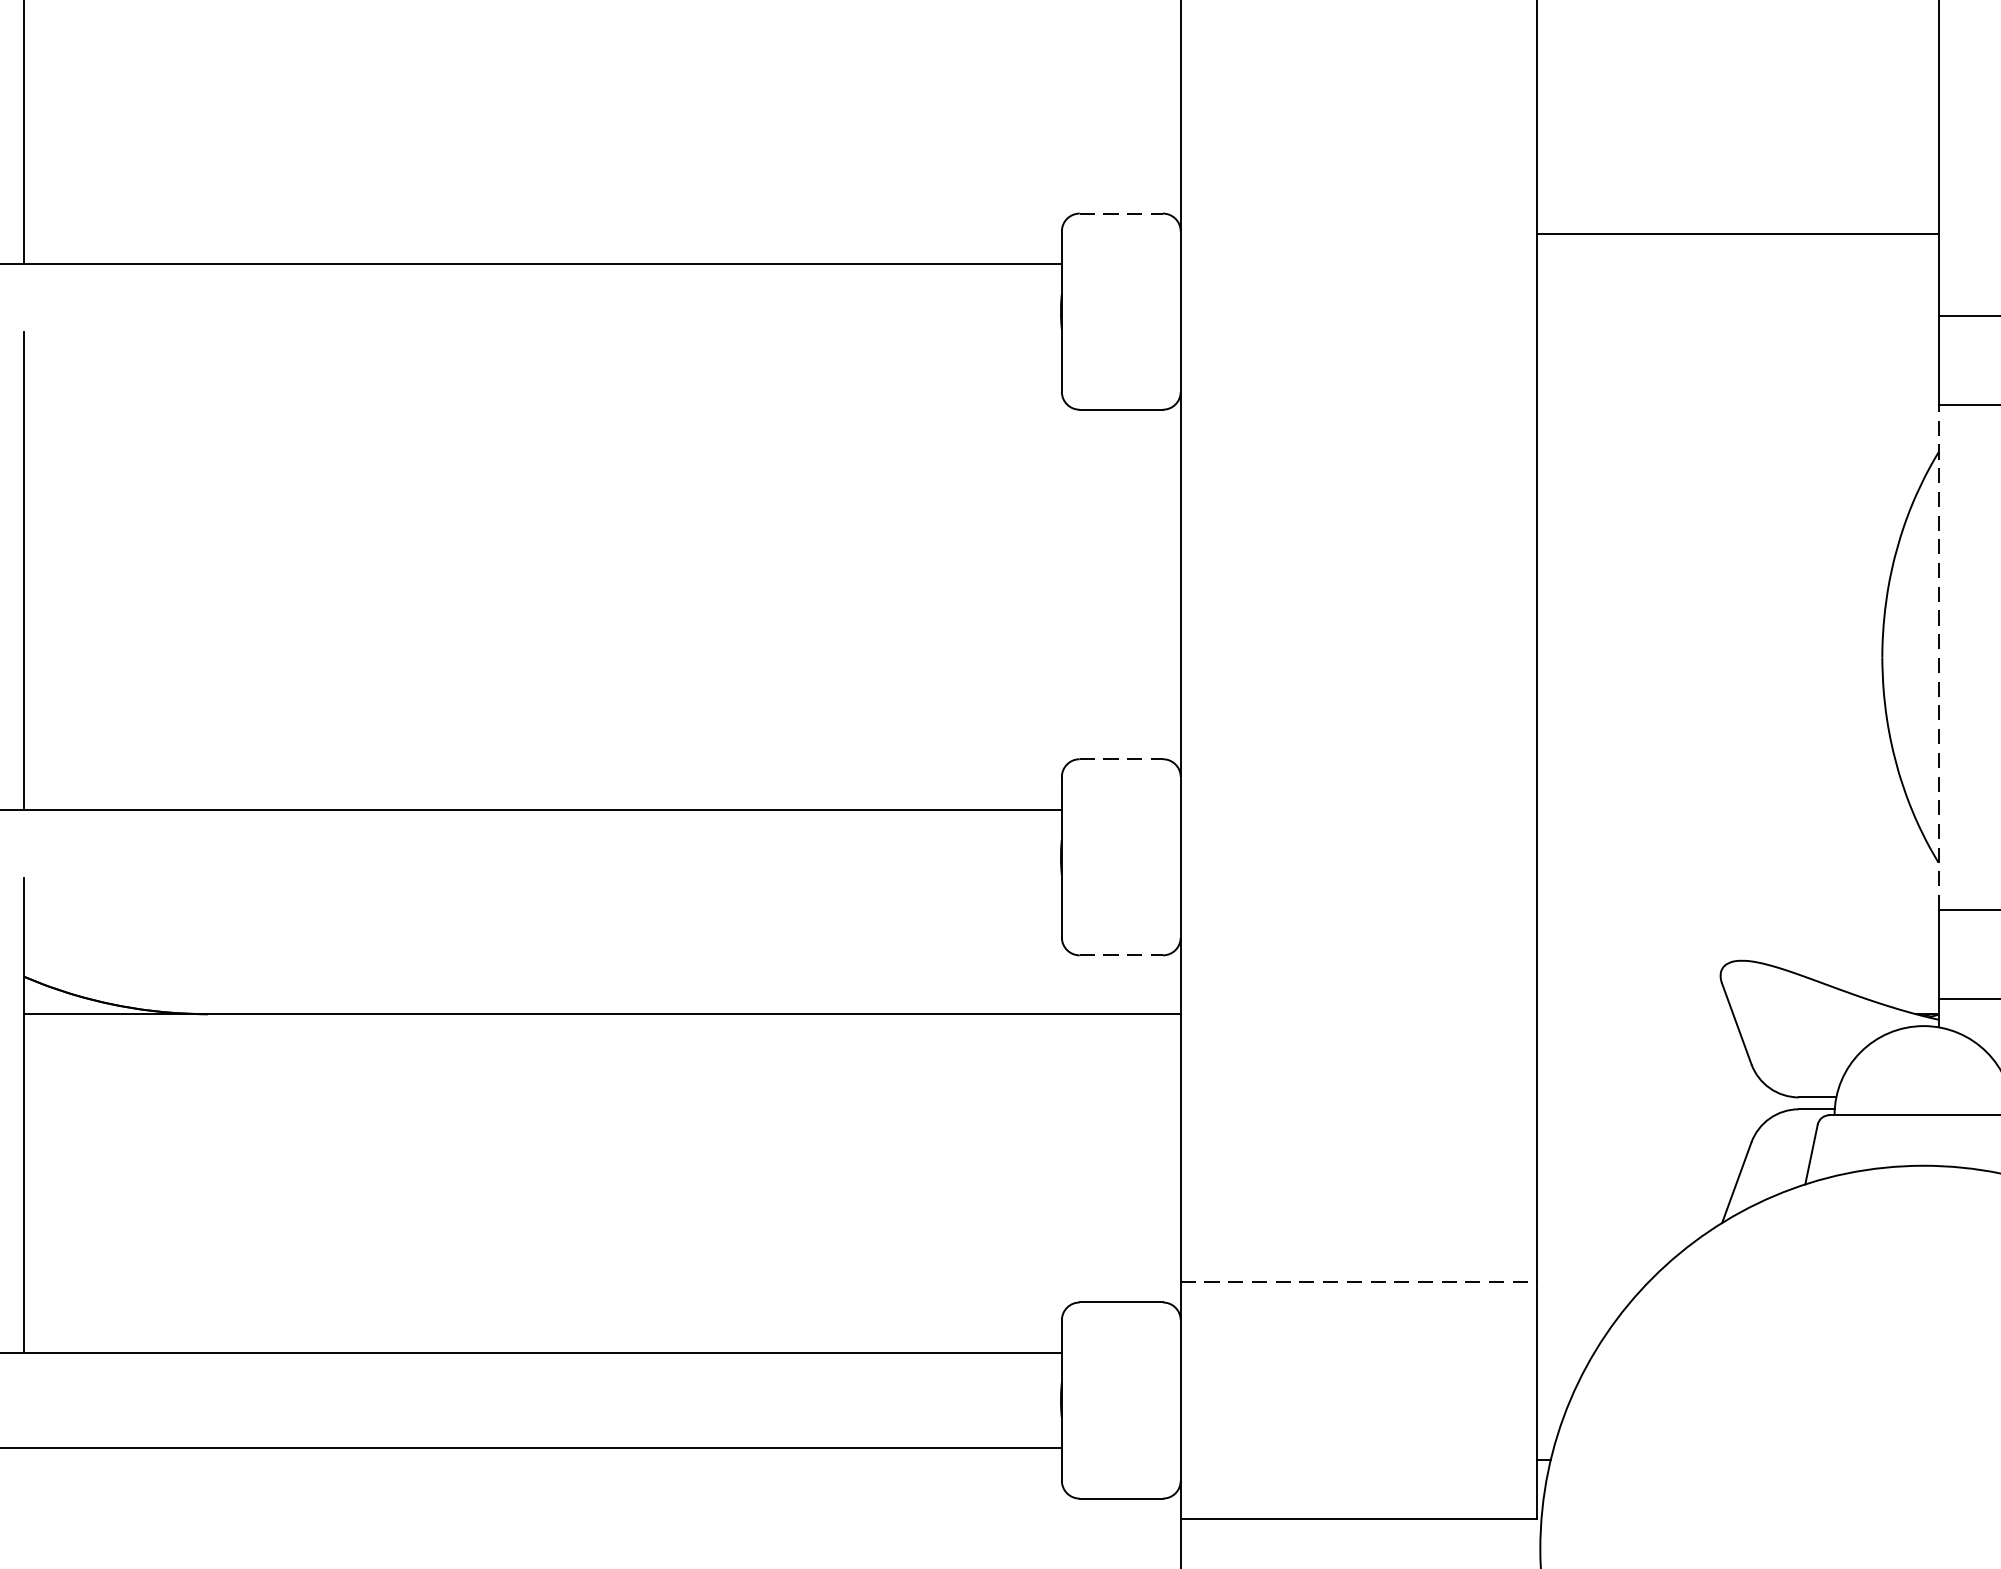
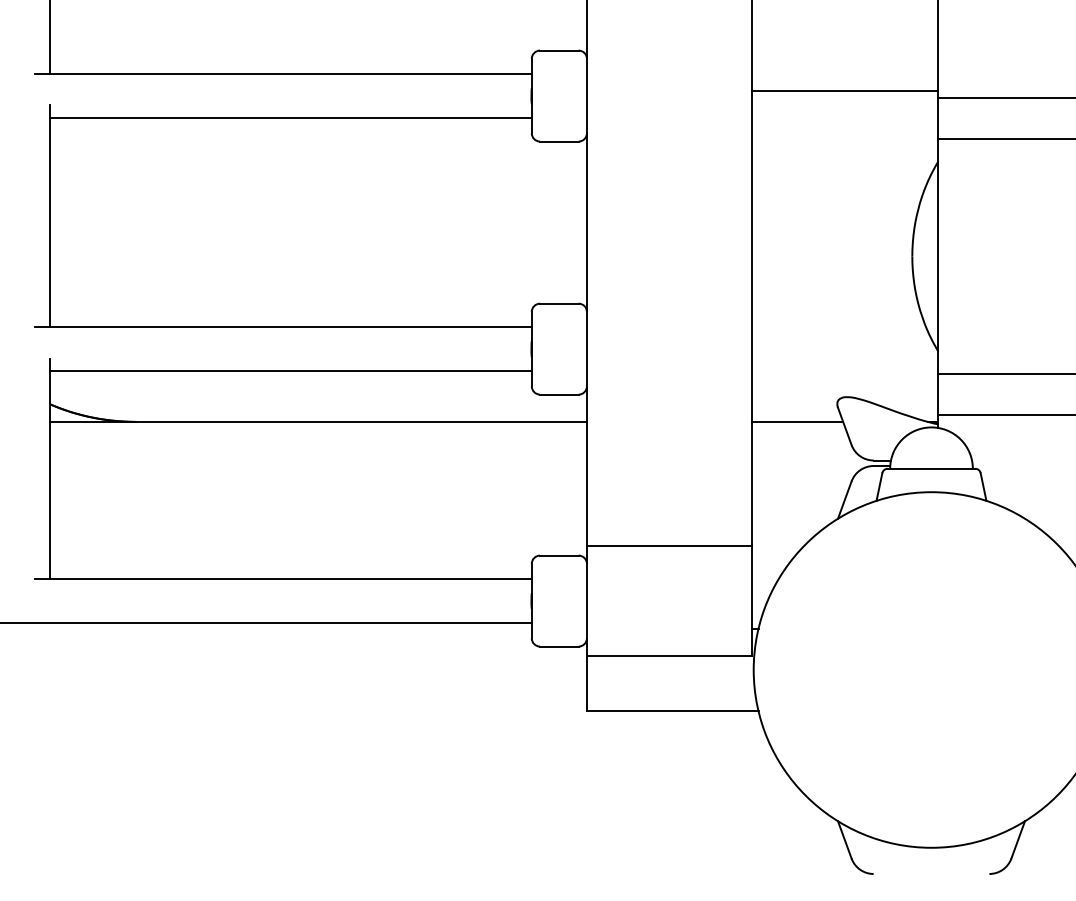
line: (1121, 213) -> (559, 50), dashed -> solid
line: (1738, 234) -> (845, 91), moved
line: (541, 359) -> (290, 118), added
line: (1938, 657) -> (938, 256), dashed -> solid
line: (1121, 758) -> (559, 303), dashed -> solid
line: (541, 905) -> (290, 371), added
line: (1121, 955) -> (559, 394), dashed -> solid
line: (1634, 1013) -> (797, 421), added
line: (1358, 1280) -> (669, 545), dashed -> solid

